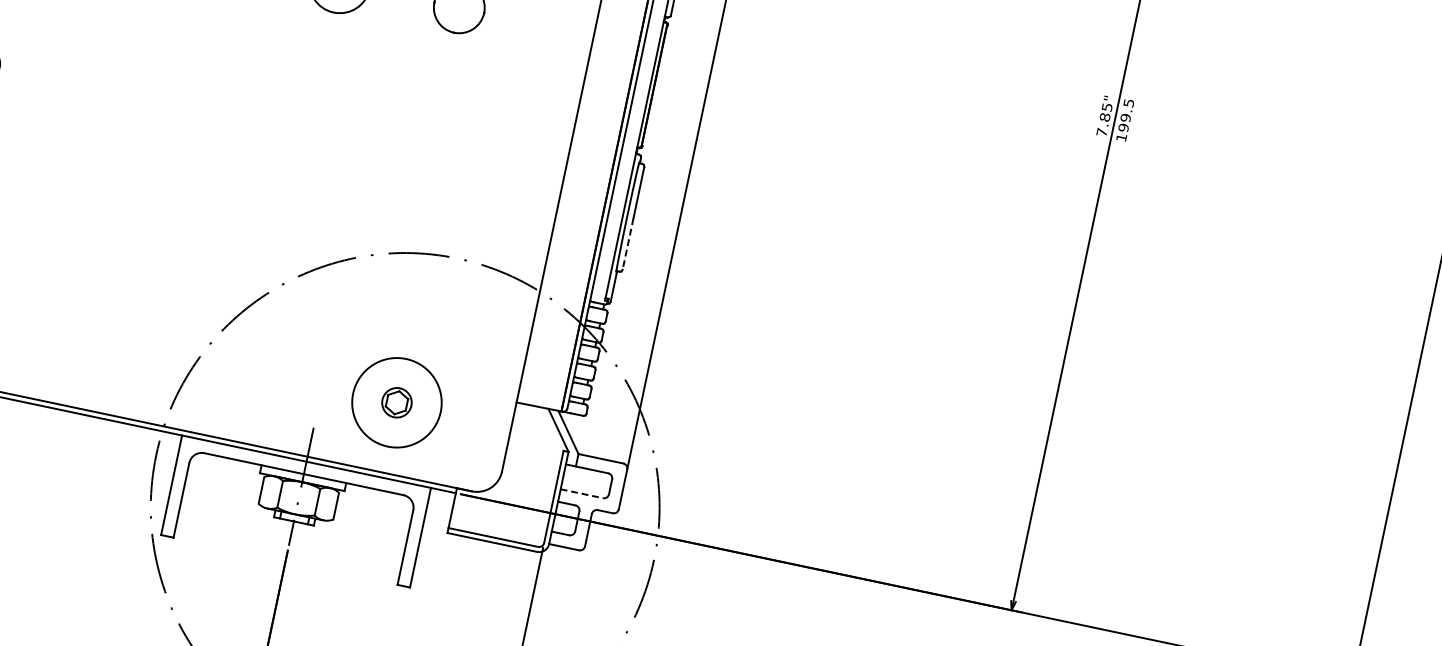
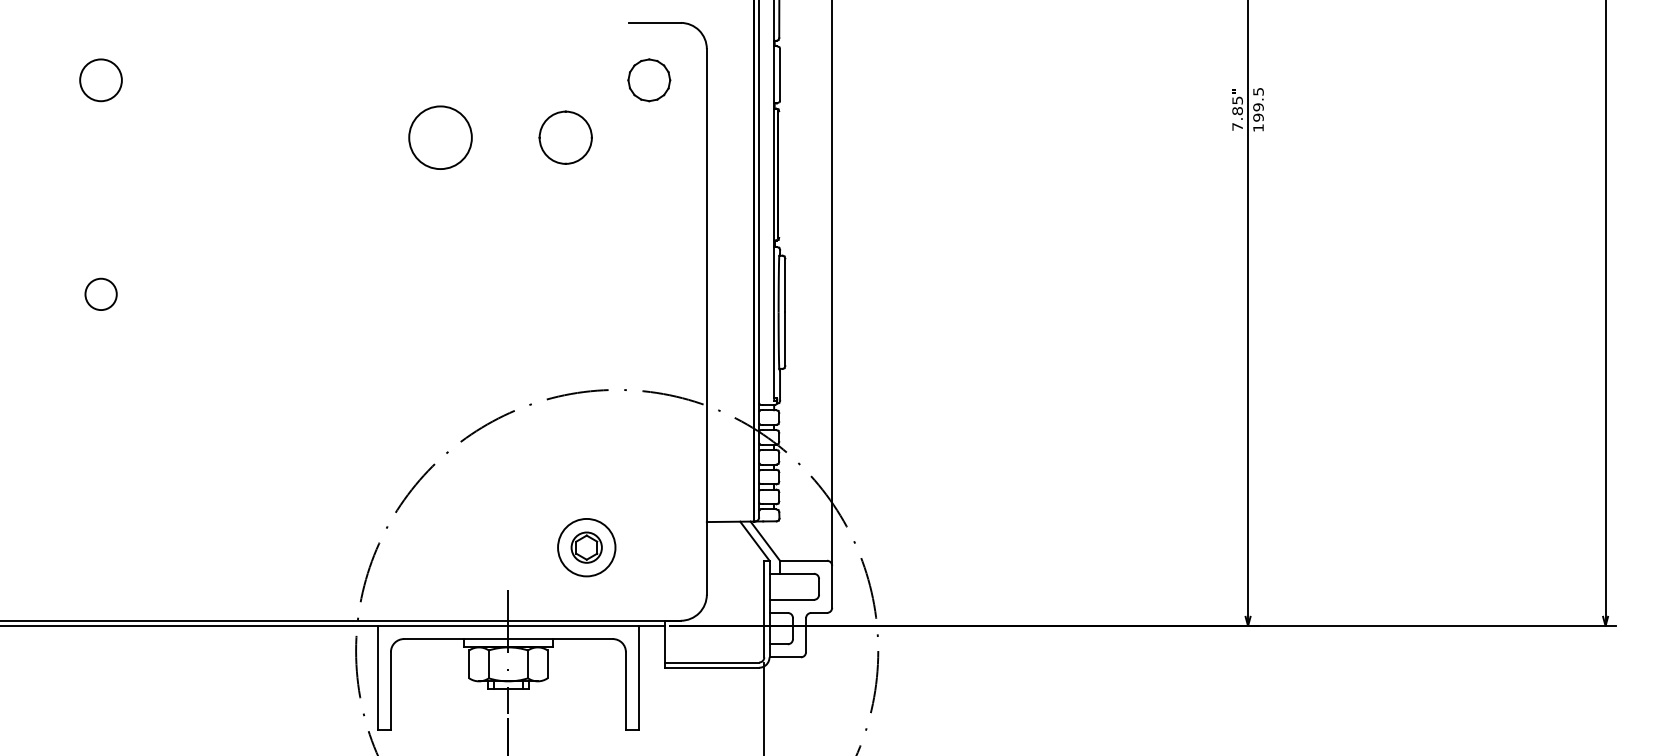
line: (628, 244) -> (785, 339), dashed -> solid
circle: (396, 402) -> (586, 547), size x0.62
line: (582, 493) -> (792, 599), dashed -> solid

